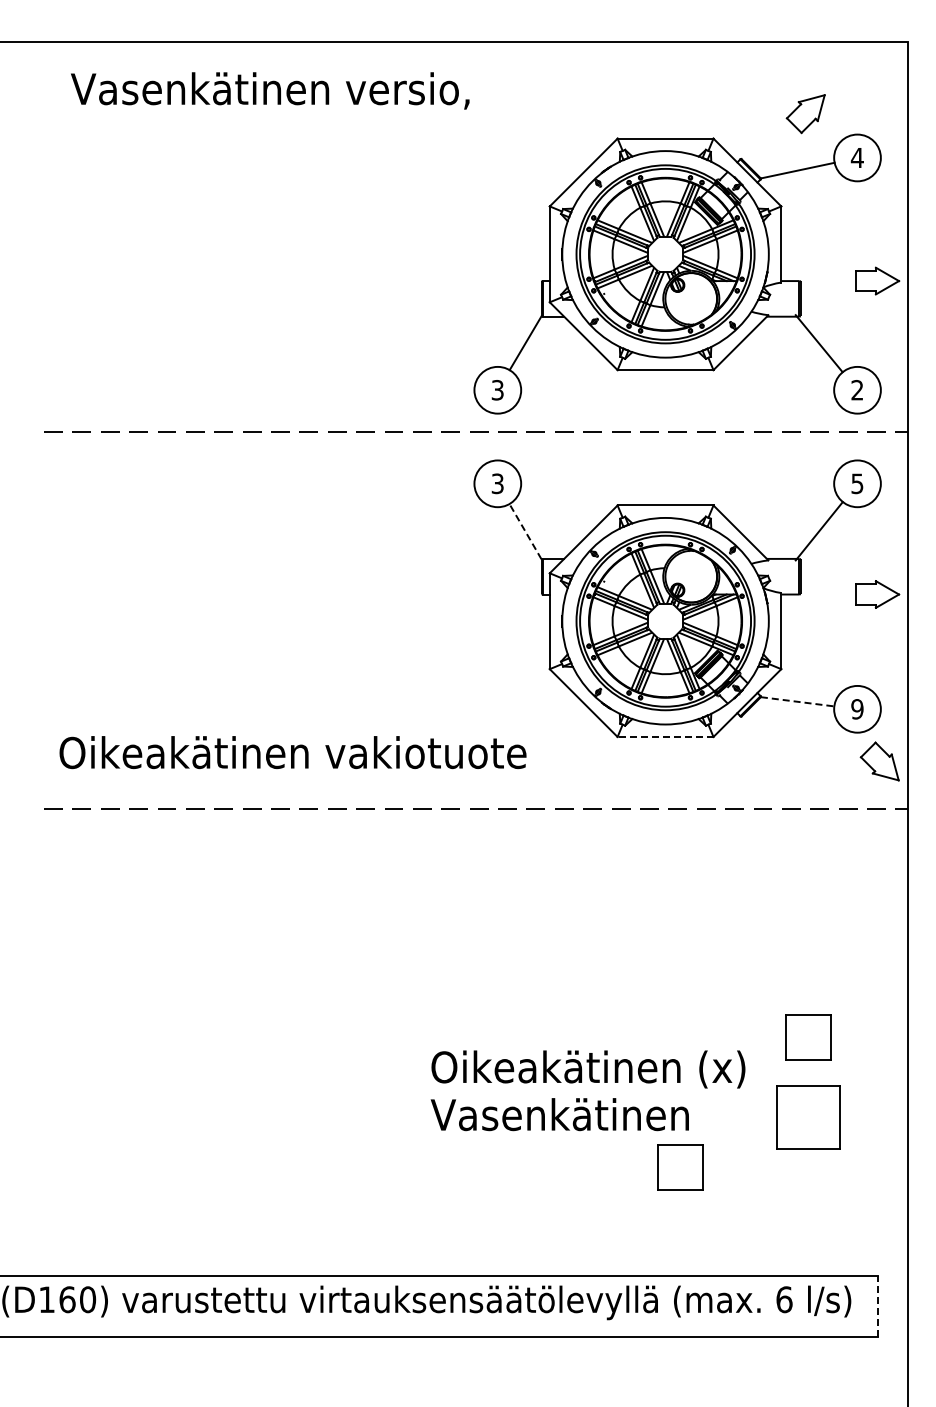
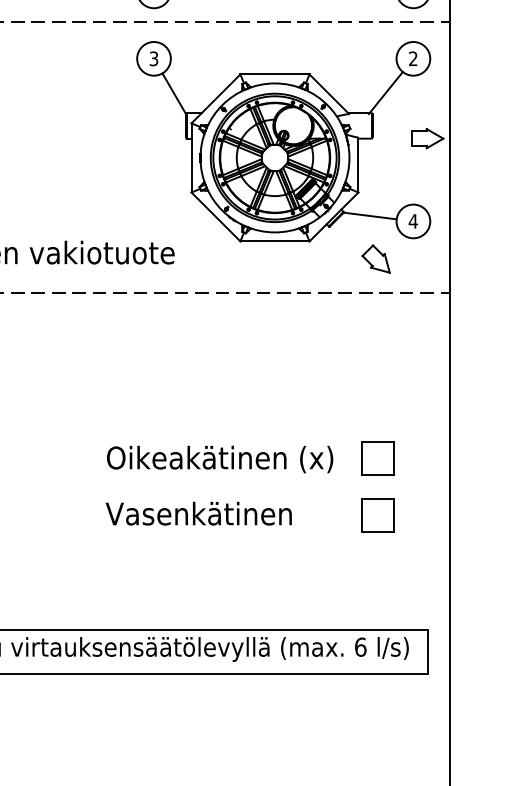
text: (857, 483) -> (413, 58), 5 -> 2
line: (525, 531) -> (173, 93), dashed -> solid
line: (798, 701) -> (370, 215), dashed -> solid
text: (856, 709) -> (412, 221), 9 -> 4
line: (665, 736) -> (274, 241), dashed -> solid
part: (879, 761) -> (375, 259), moved
text: (588, 1069) -> (220, 459), moved
part: (808, 1117) -> (378, 515), size x0.71
part: (680, 1167) -> (285, 551), removed
line: (877, 1306) -> (427, 652), dashed -> solid

